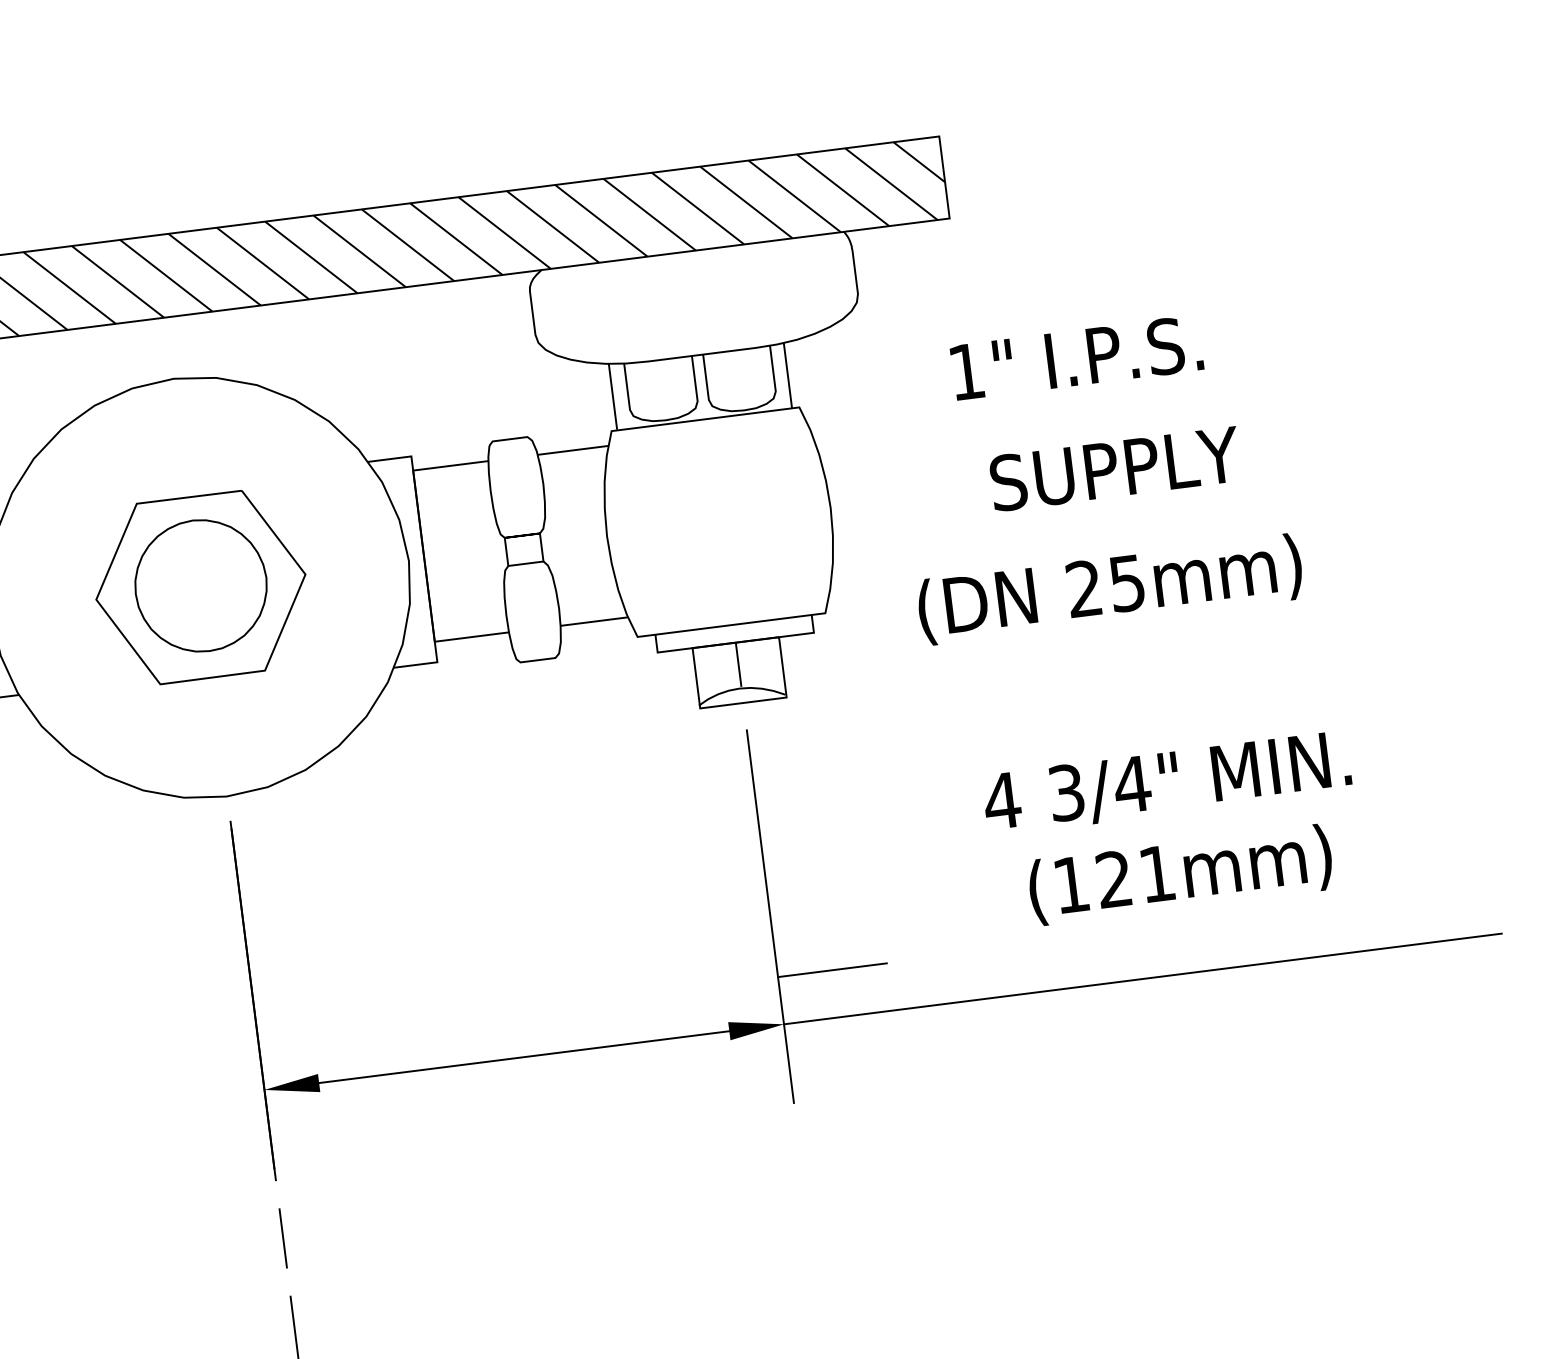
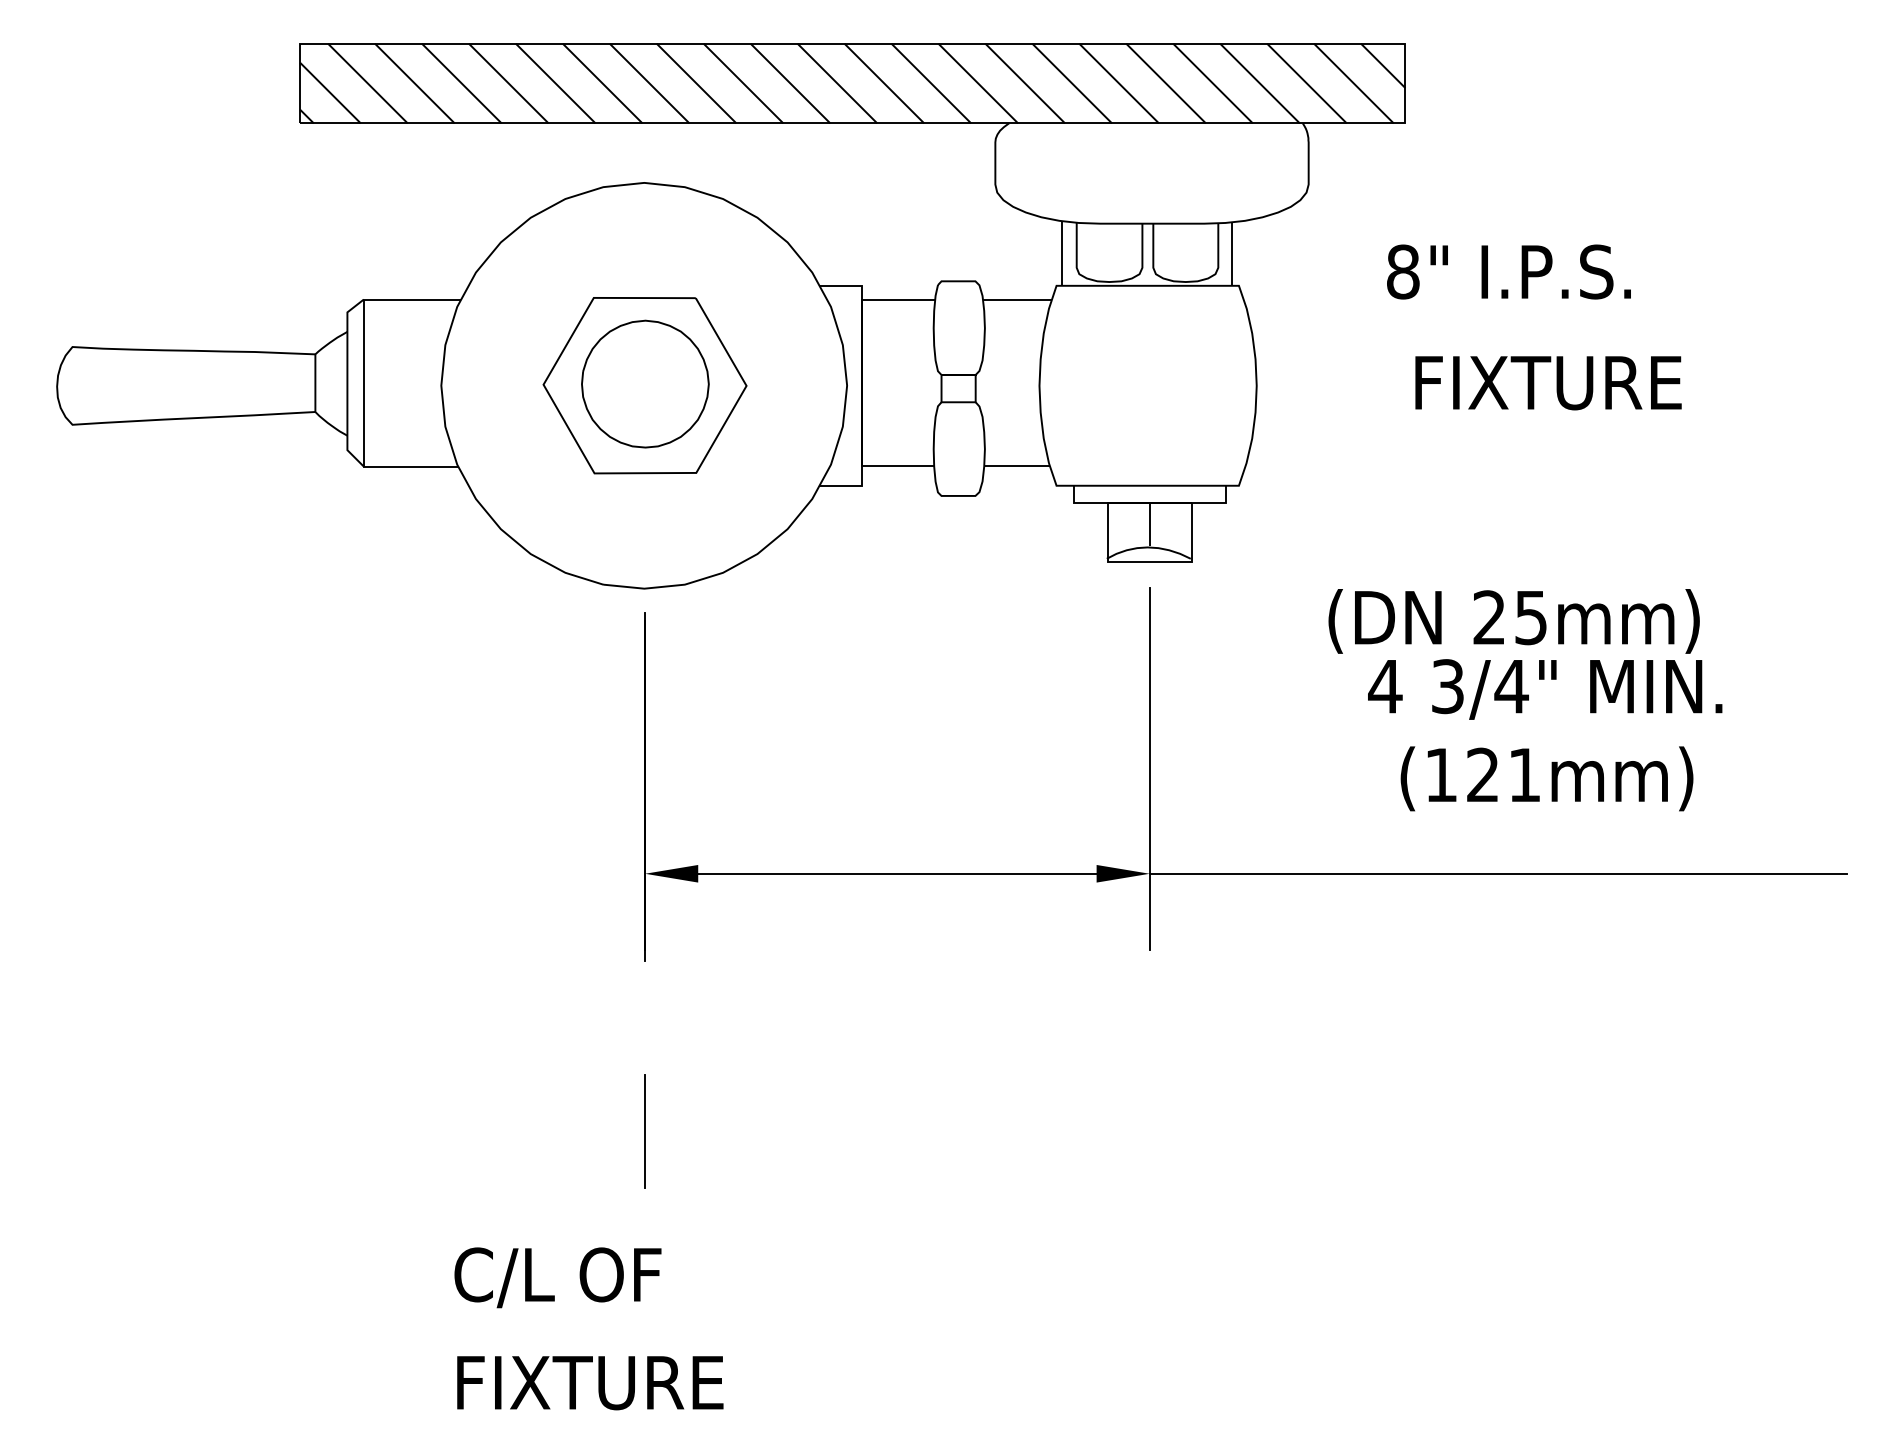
text: (966, 371) -> (1403, 271), 1" -> 8"
text: (1129, 466) -> (1547, 382), SUPPLY -> FIXTURE
text: (1109, 589) -> (1513, 621), moved
line: (832, 969) -> (1202, 827), removed
line: (283, 1237) -> (645, 1017), removed

